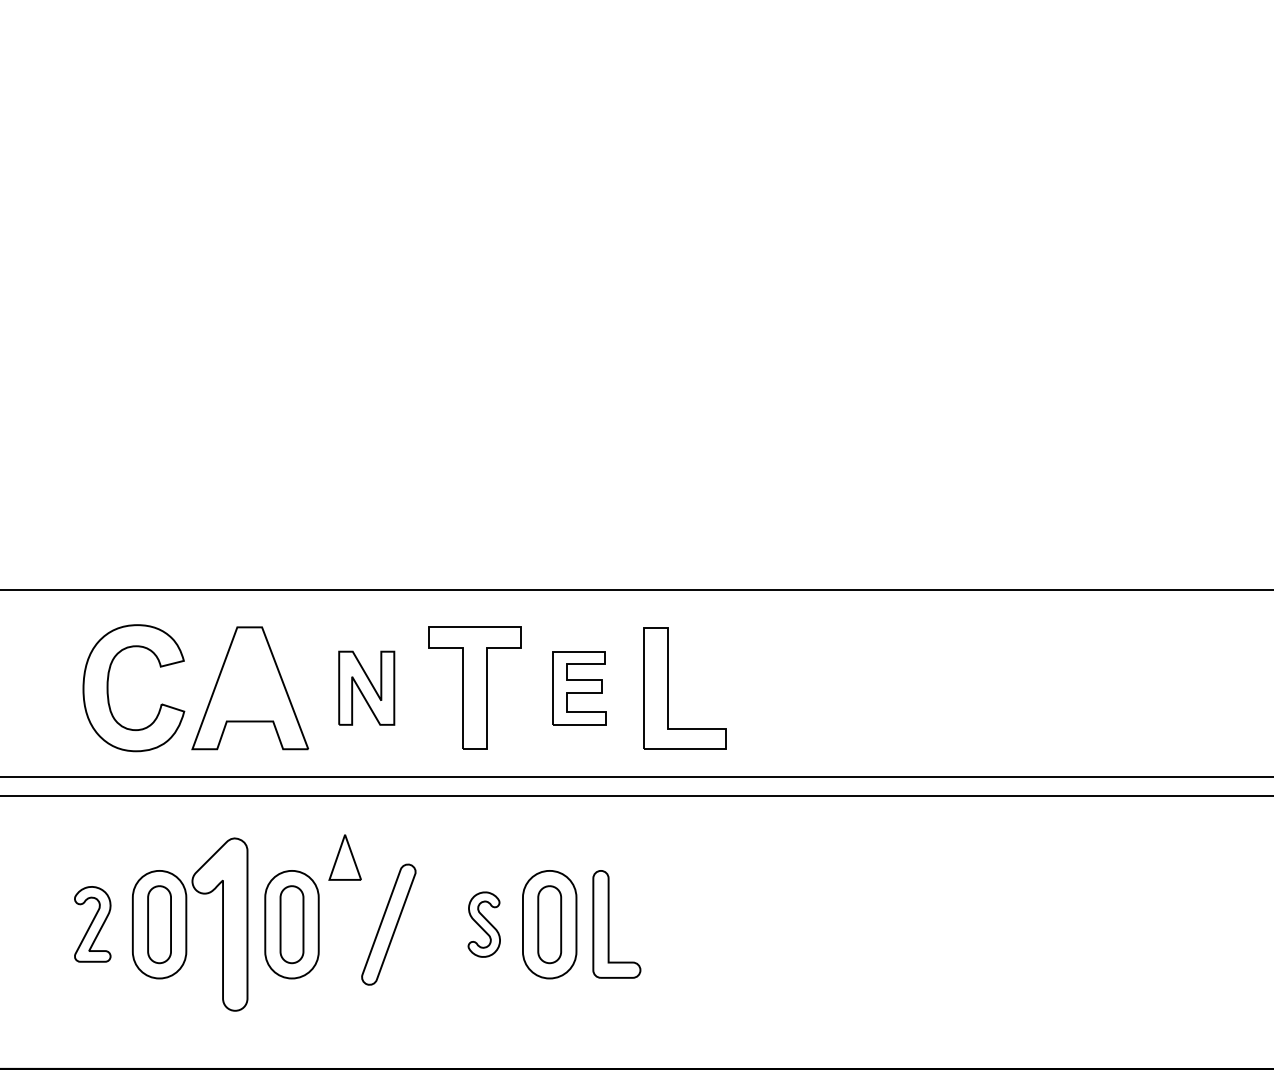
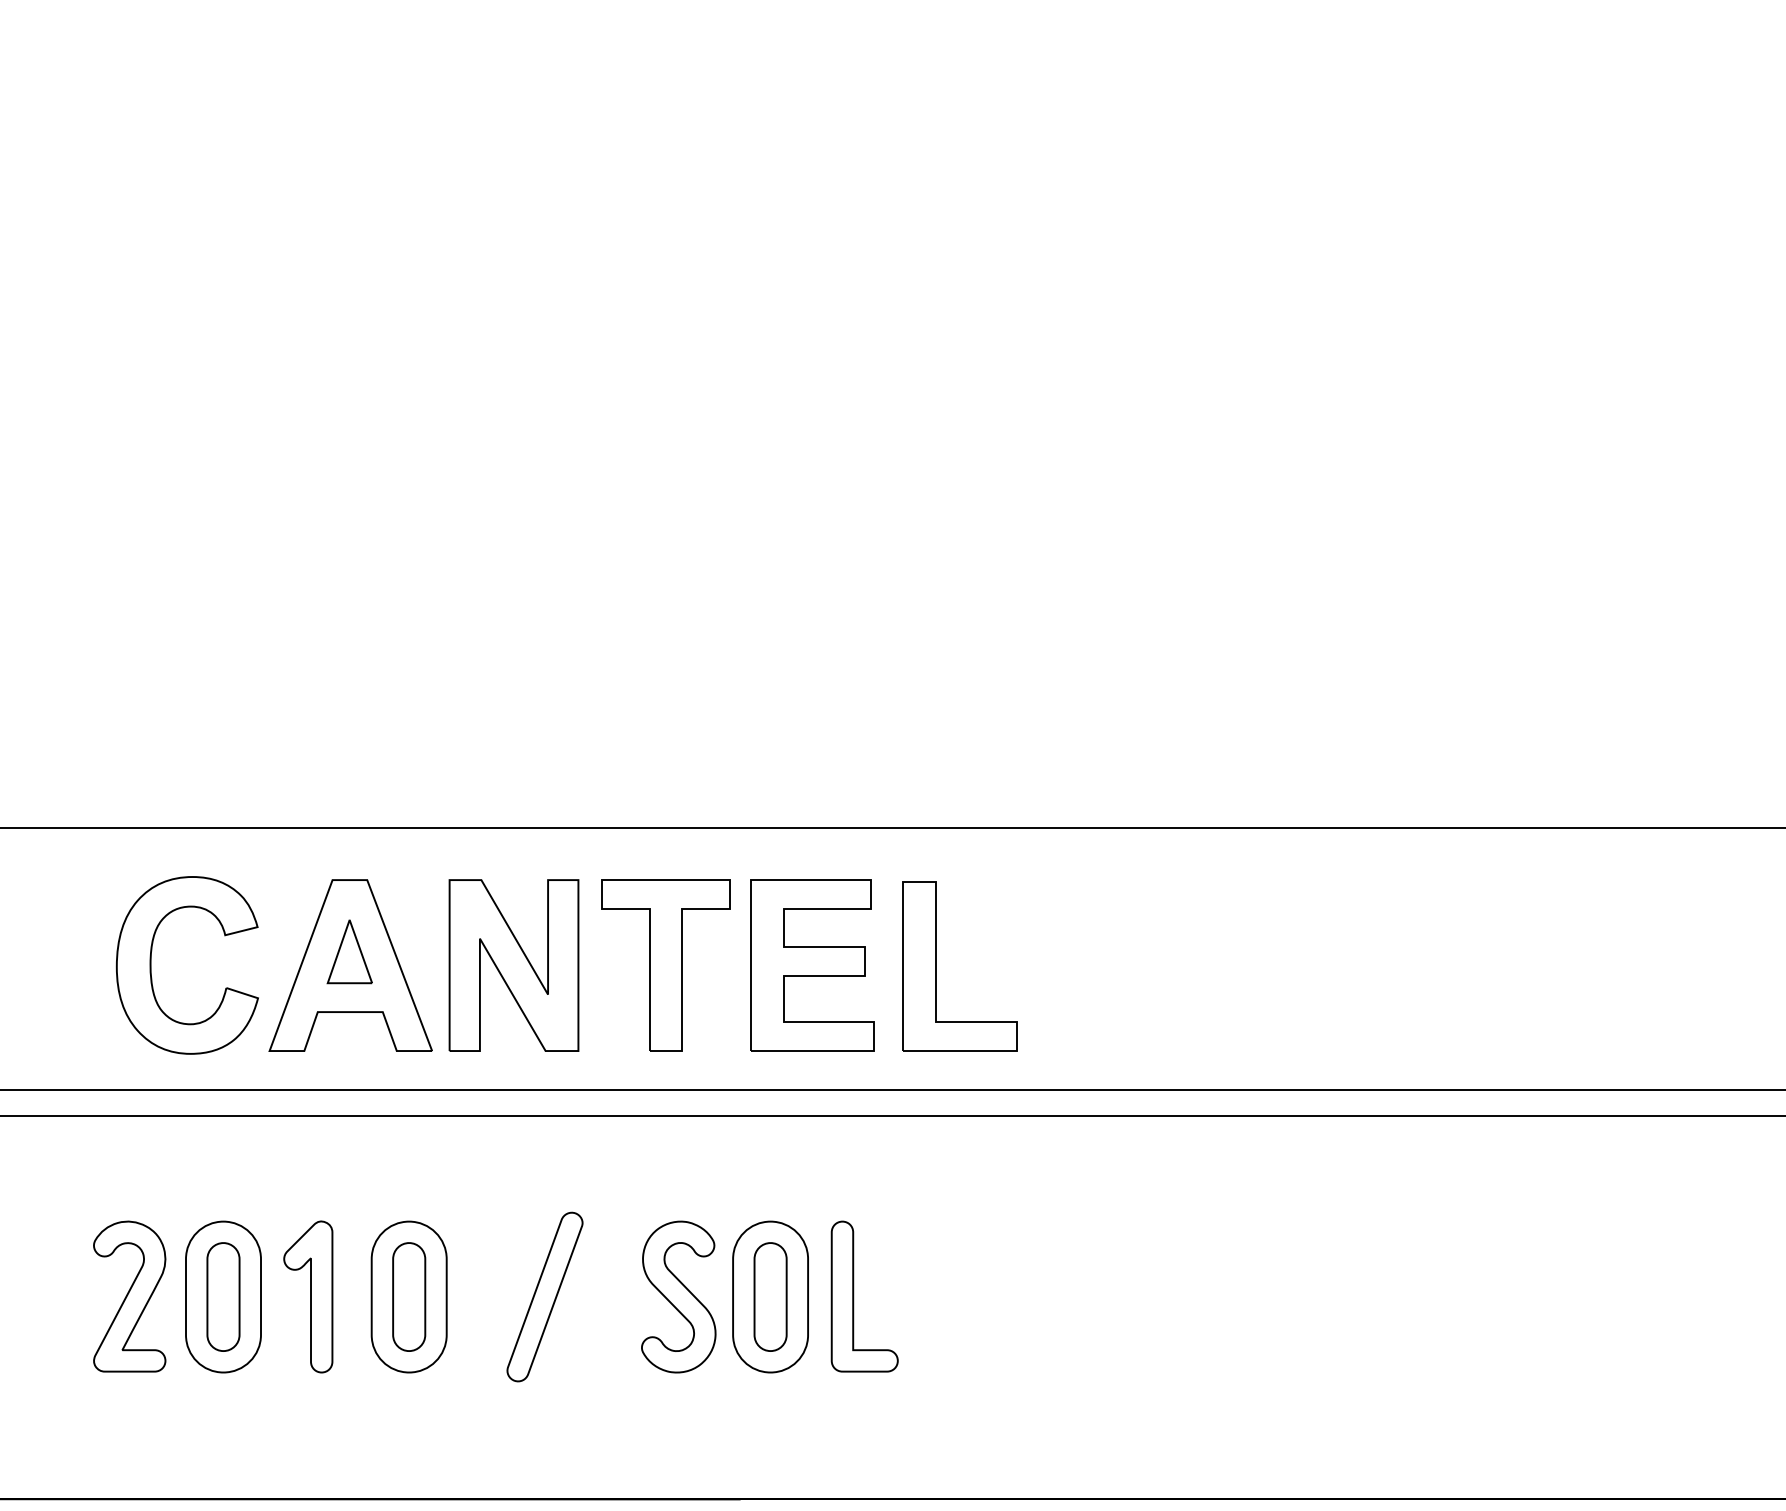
part: (366, 688) -> (513, 965), size x1.67
part: (579, 688) -> (812, 965), size x1.67
part: (344, 857) -> (349, 951), moved
part: (92, 924) -> (129, 1296), size x1.43
part: (220, 924) -> (308, 1296), size x0.62
part: (484, 924) -> (678, 1296), size x1.67

